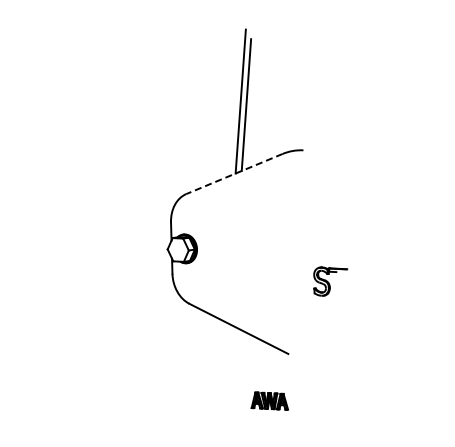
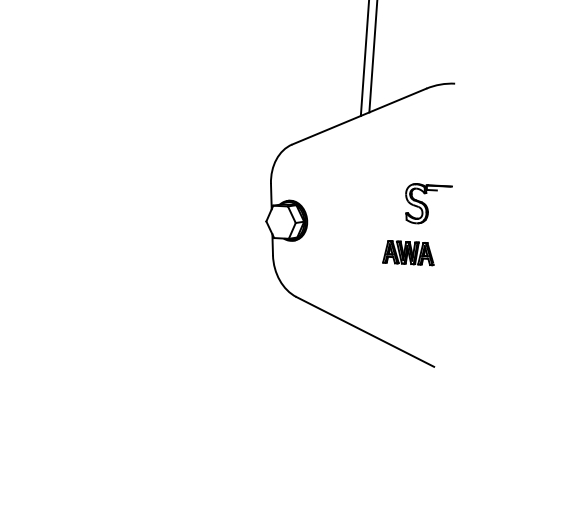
line: (234, 174) -> (359, 117), dashed -> solid
part: (330, 281) -> (428, 203), moved
part: (269, 400) -> (407, 252), moved

